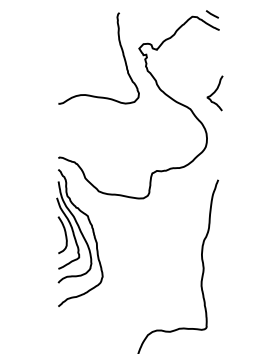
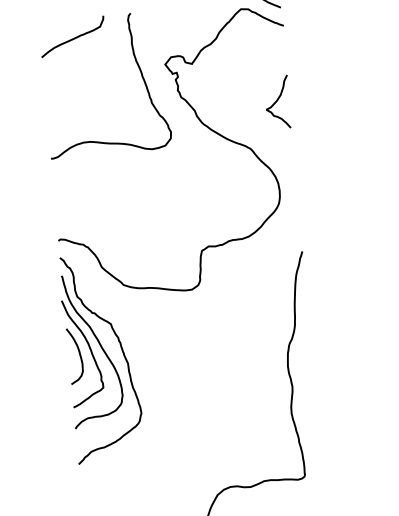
curve: (80, 25) -> (73, 37), added
curve: (214, 93) -> (276, 102), moved

